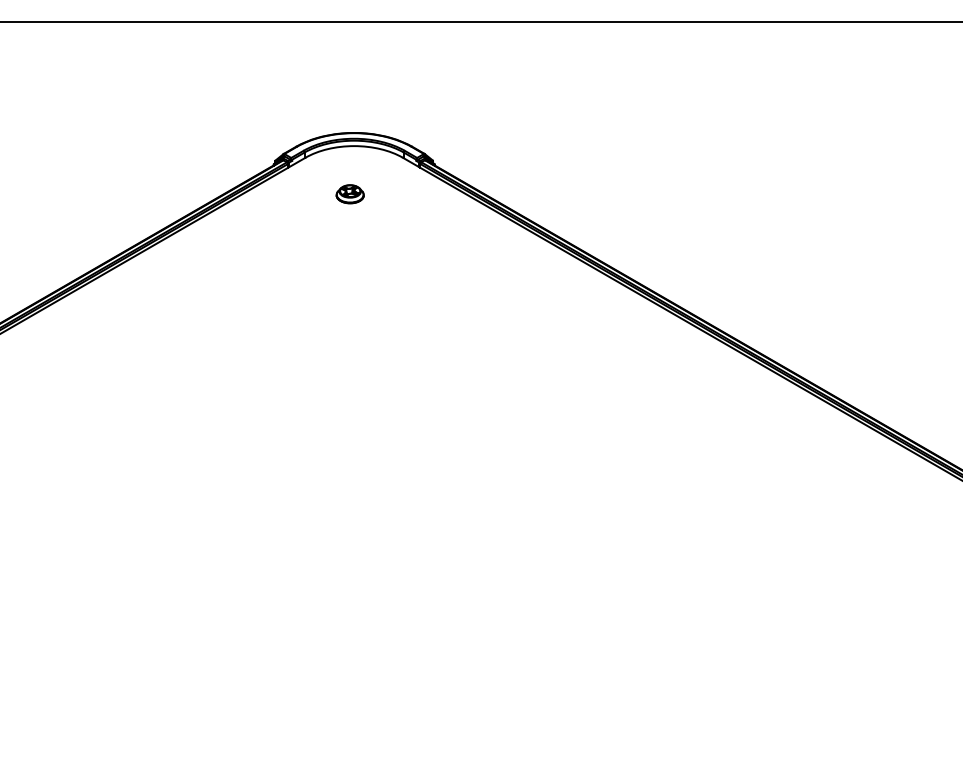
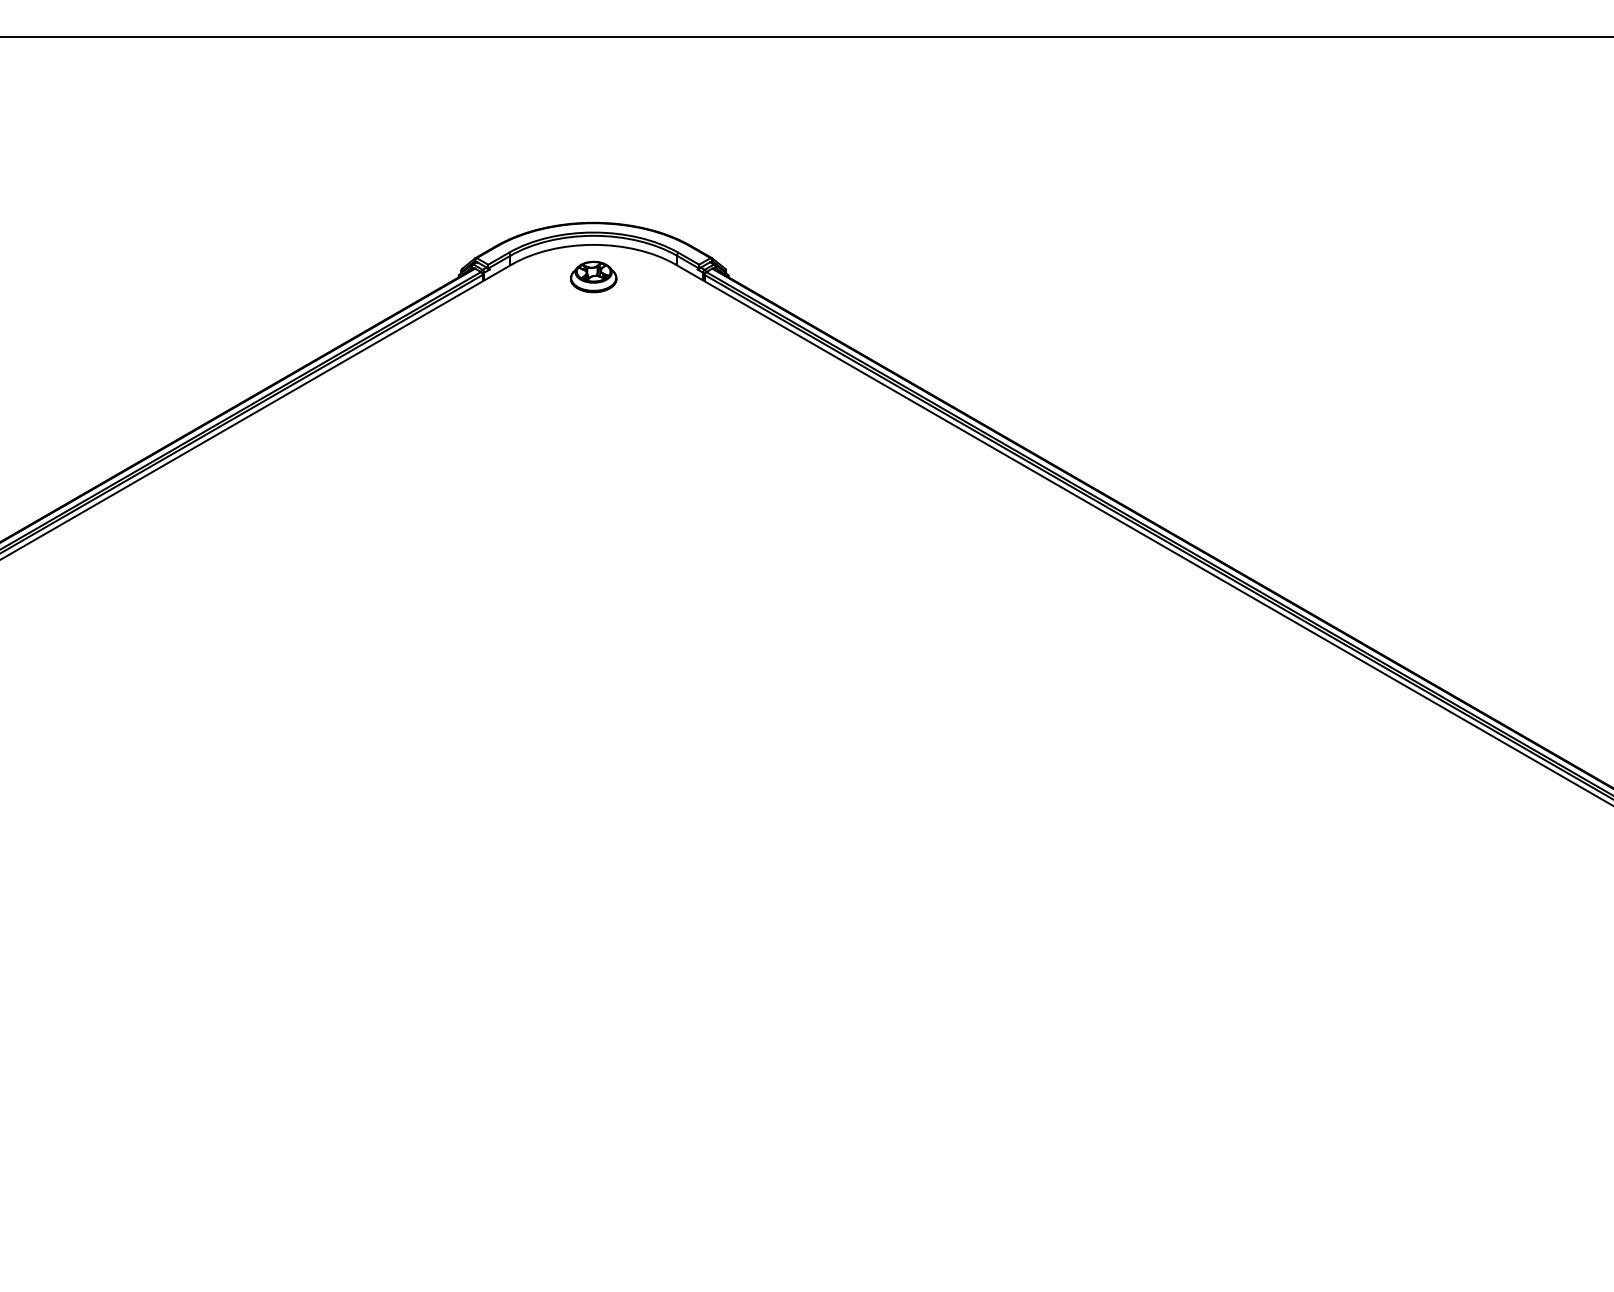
part: (349, 194) -> (592, 277), moved

